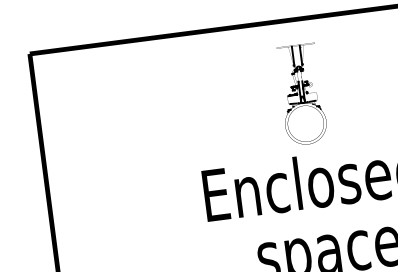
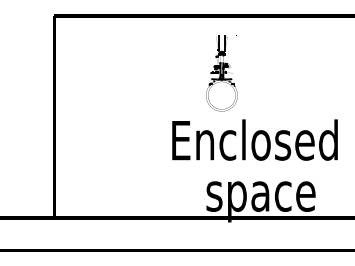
part: (301, 94) -> (221, 73), moved

